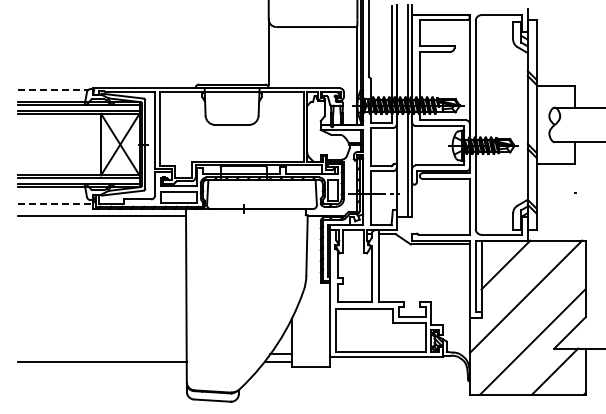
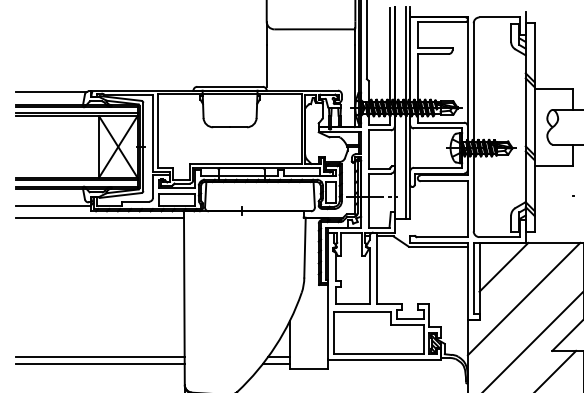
line: (54, 89) -> (52, 91), dashed -> solid
line: (55, 203) -> (53, 205), dashed -> solid
line: (102, 354) -> (100, 356), added

